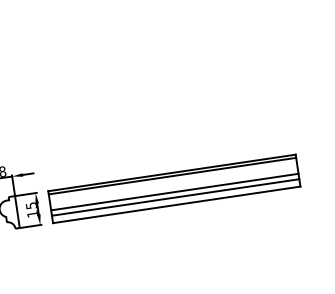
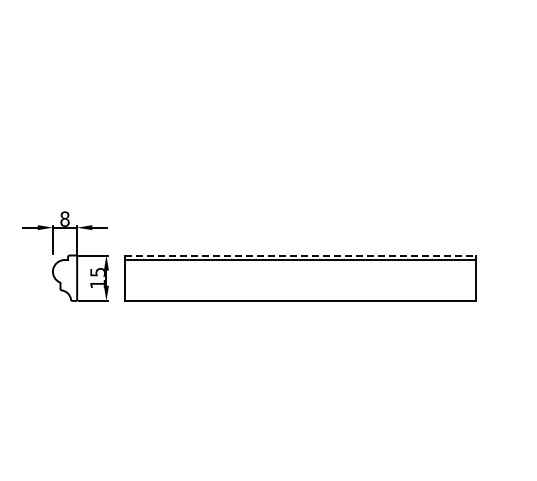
line: (172, 172) -> (300, 255), solid -> dashed
line: (174, 191) -> (300, 282), removed
line: (175, 197) -> (300, 290), removed

